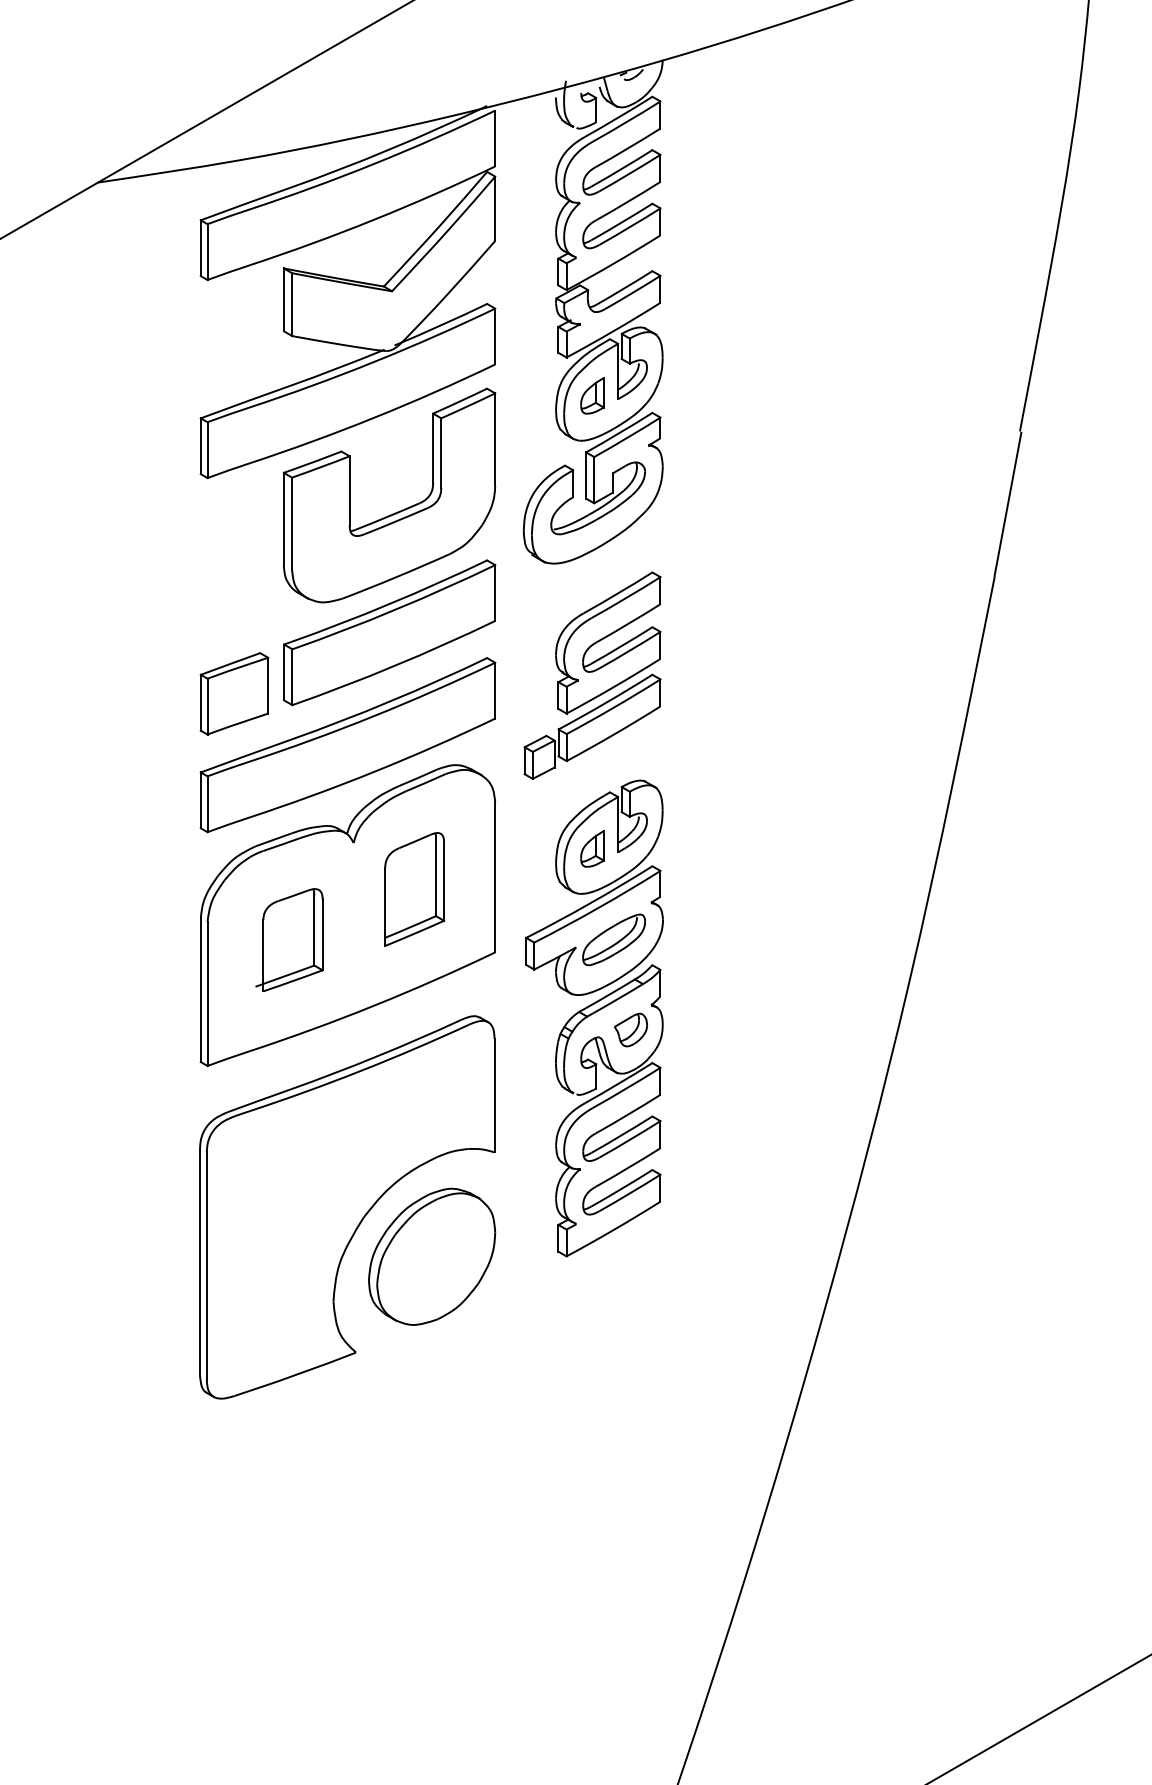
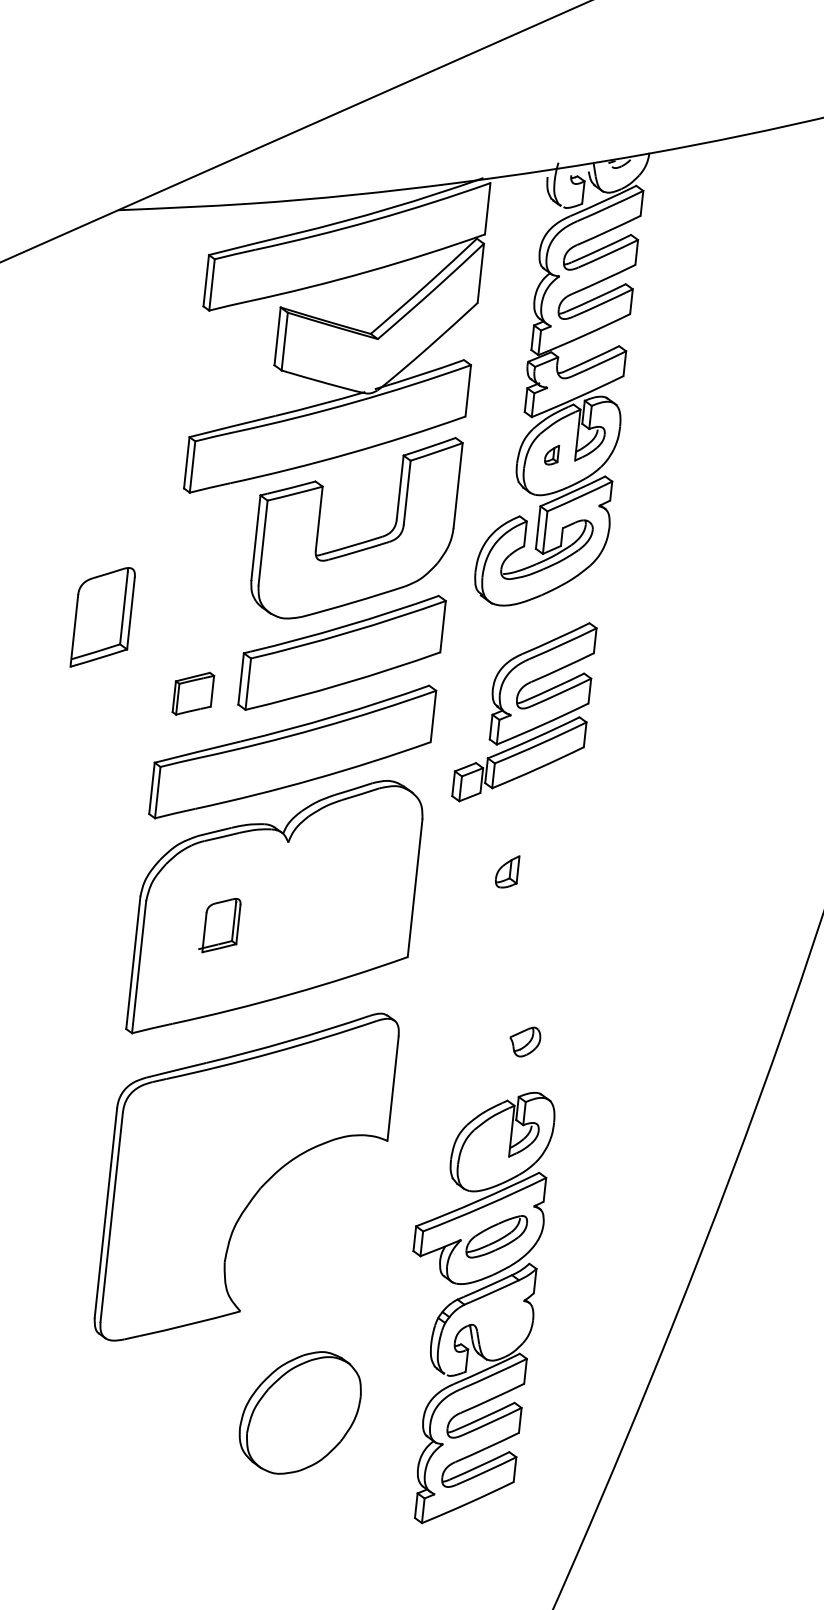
part: (592, 395) -> (551, 454), size x0.6
part: (234, 693) -> (193, 693), size x0.6
part: (414, 889) -> (102, 617), moved
part: (289, 939) -> (219, 925), size x0.6
part: (594, 1018) -> (471, 1307), moved
part: (432, 1256) -> (300, 1412), moved

